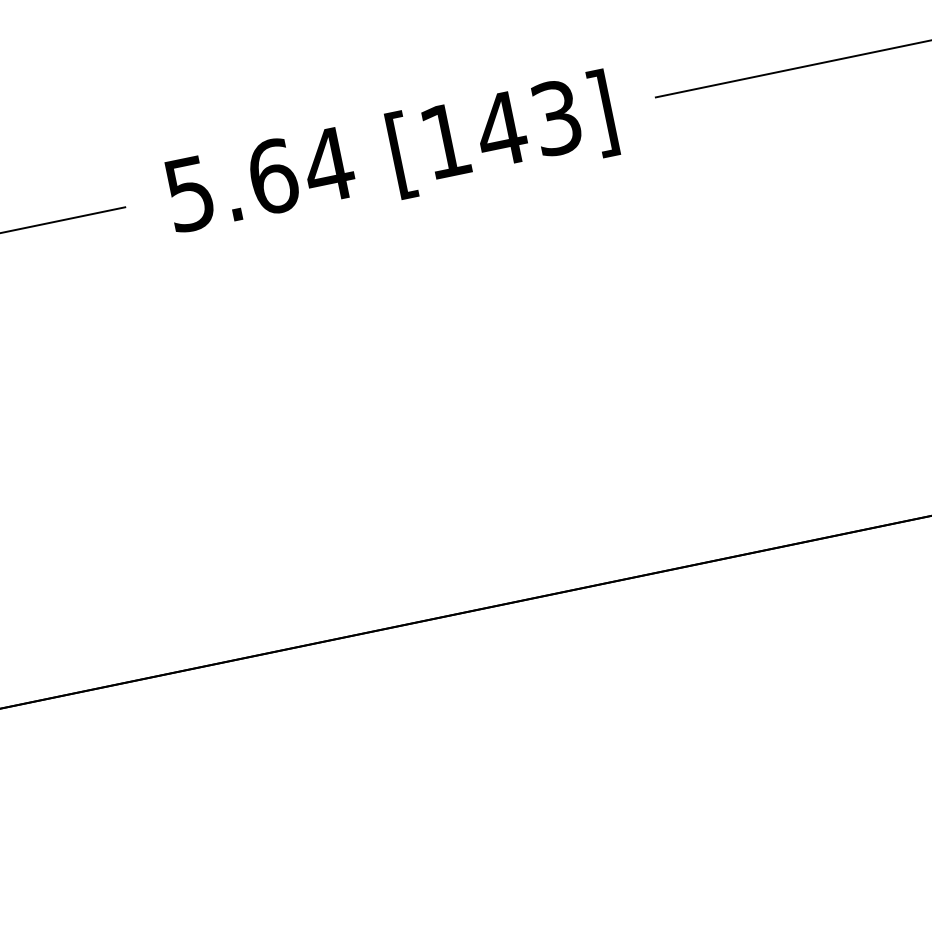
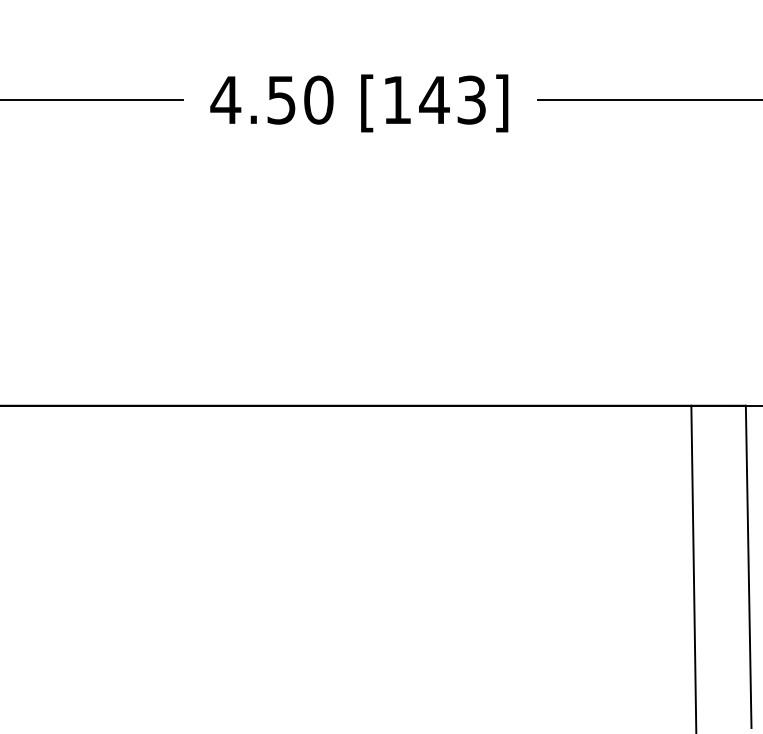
text: (259, 178) -> (272, 99), 5.64 -> 4.50

